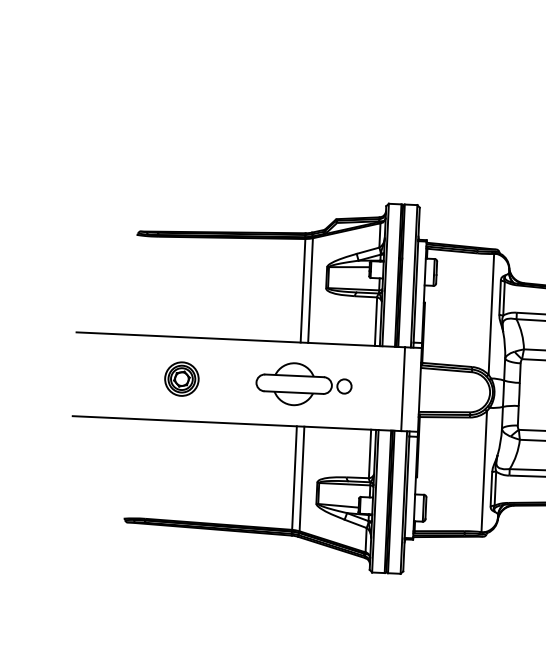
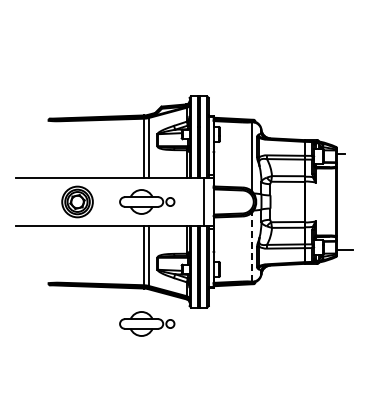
part: (180, 378) -> (76, 201), size x1.6
line: (484, 472) -> (252, 247), solid -> dashed
part: (294, 596) -> (147, 323), added

